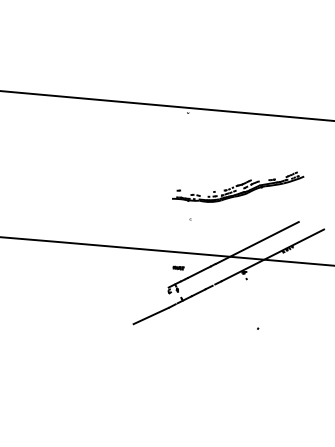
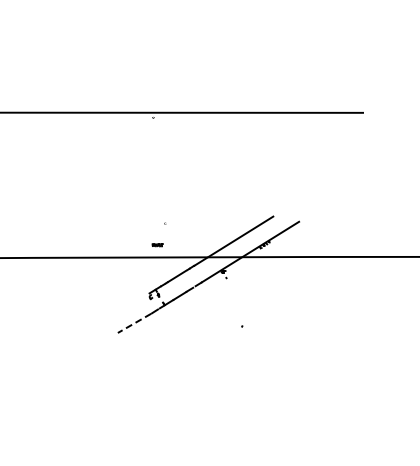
part: (238, 185) -> (209, 185), removed
part: (178, 268) -> (157, 245), moved
line: (151, 316) -> (134, 323), solid -> dashed

